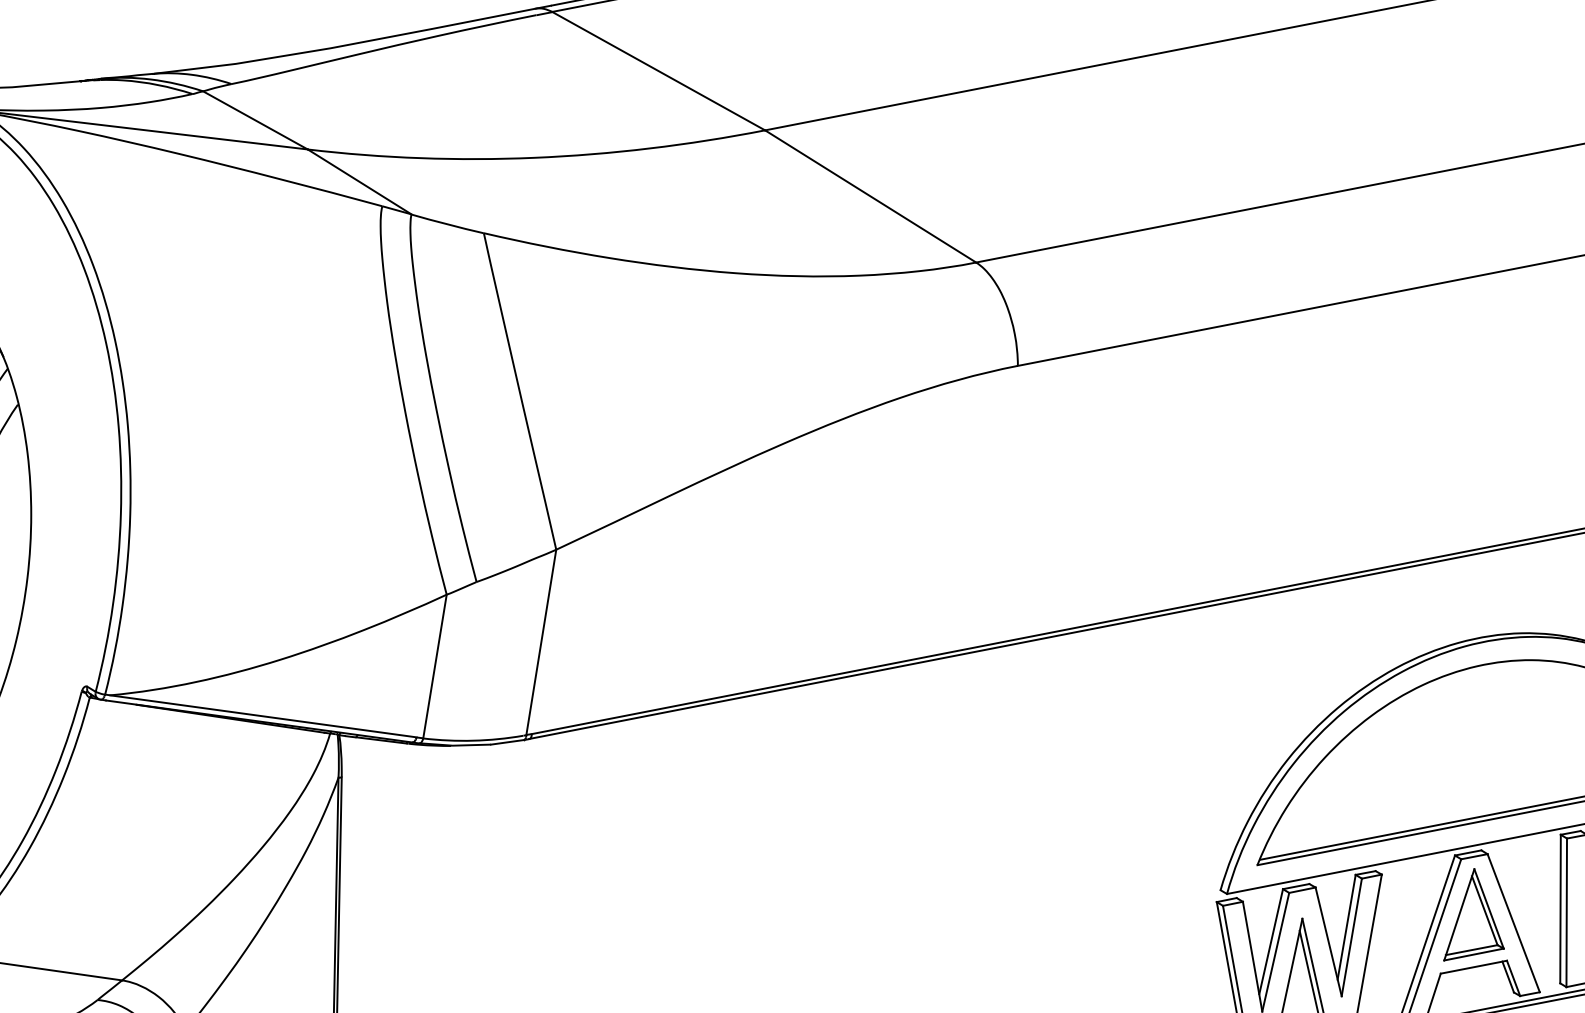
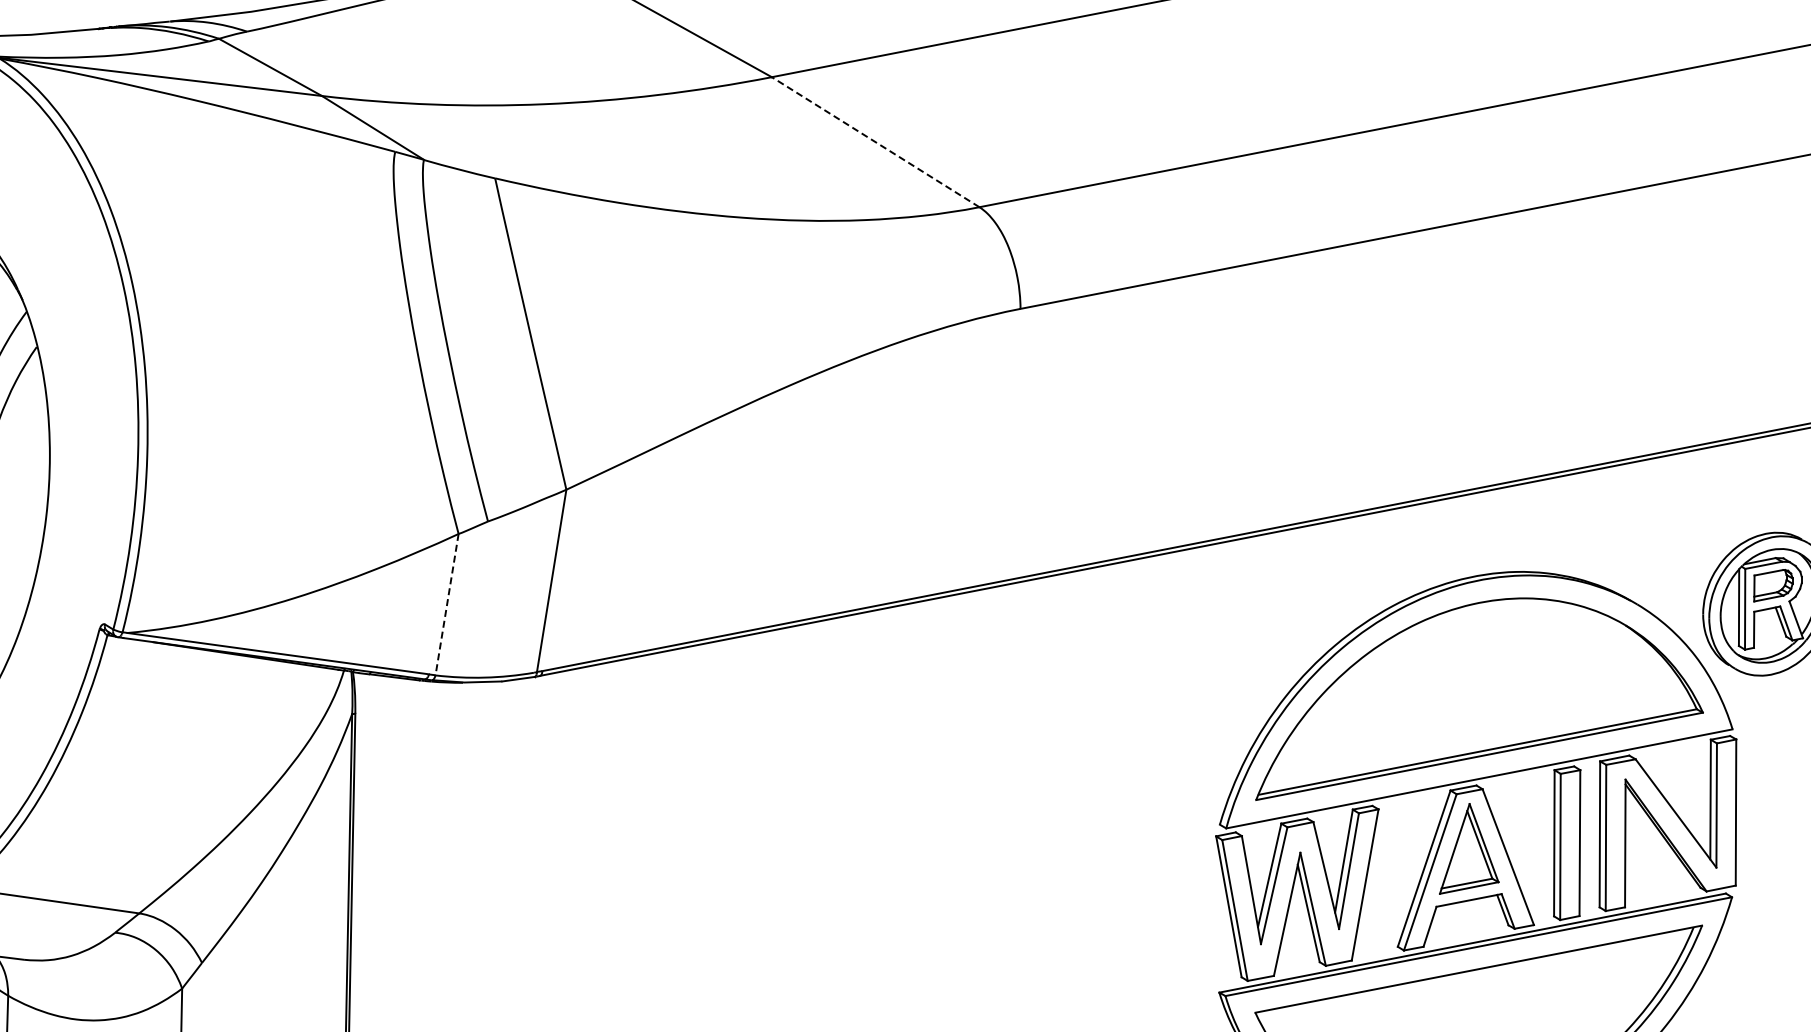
line: (870, 195) -> (875, 141), solid -> dashed
line: (435, 666) -> (447, 604), solid -> dashed

